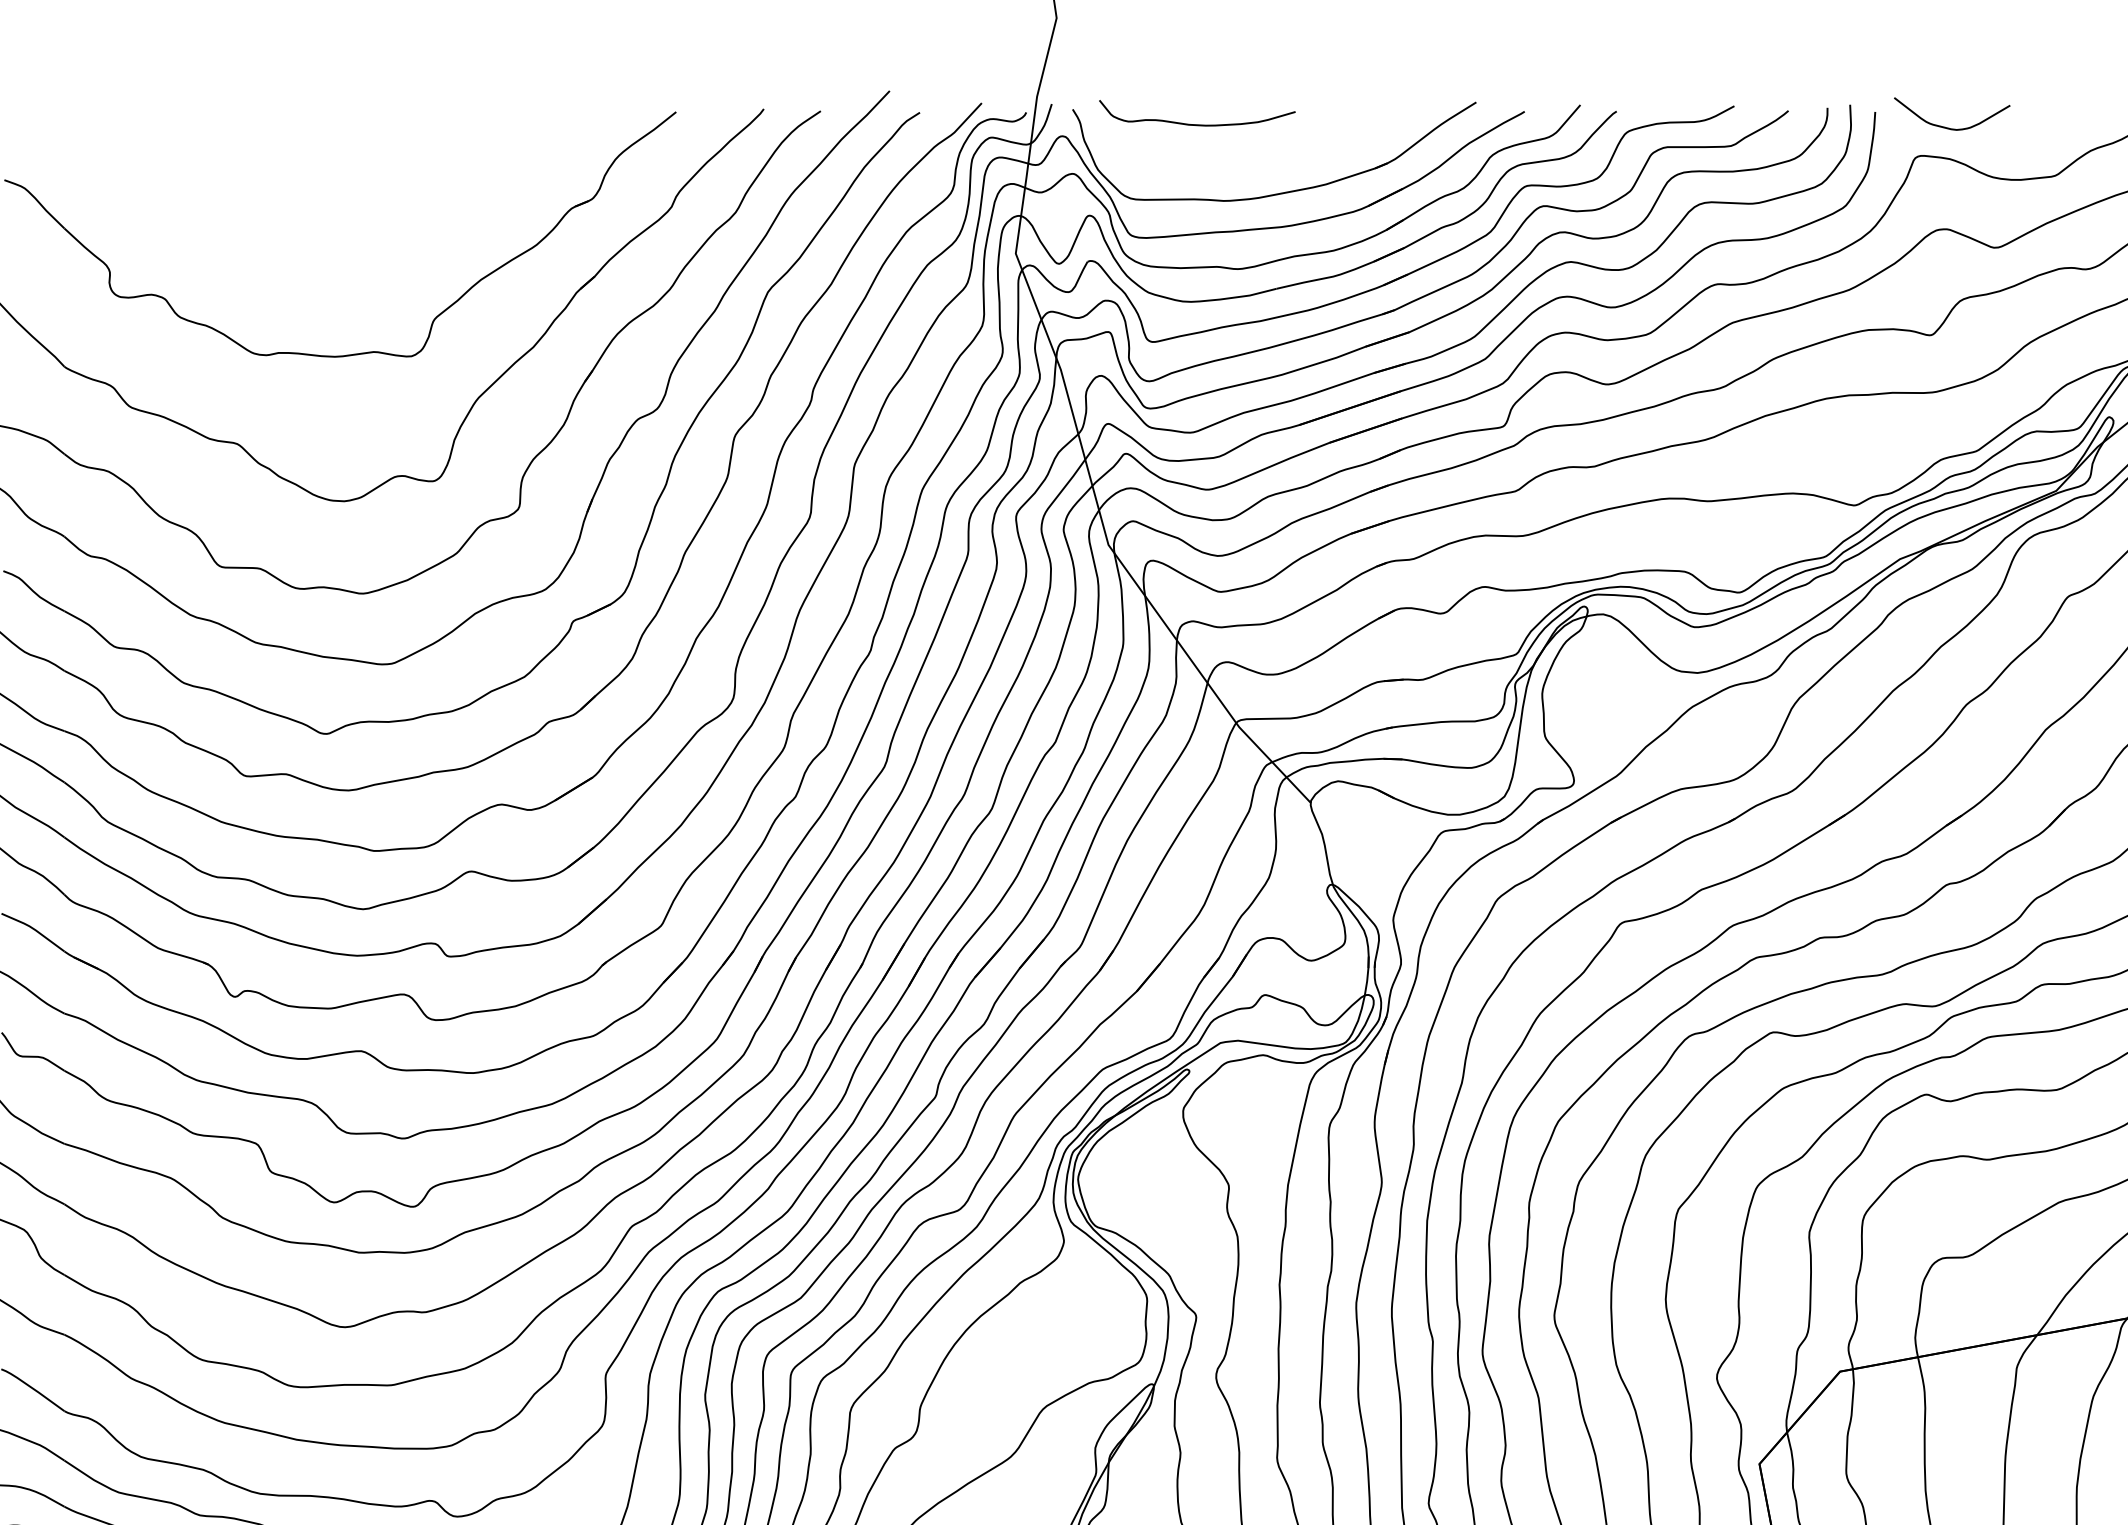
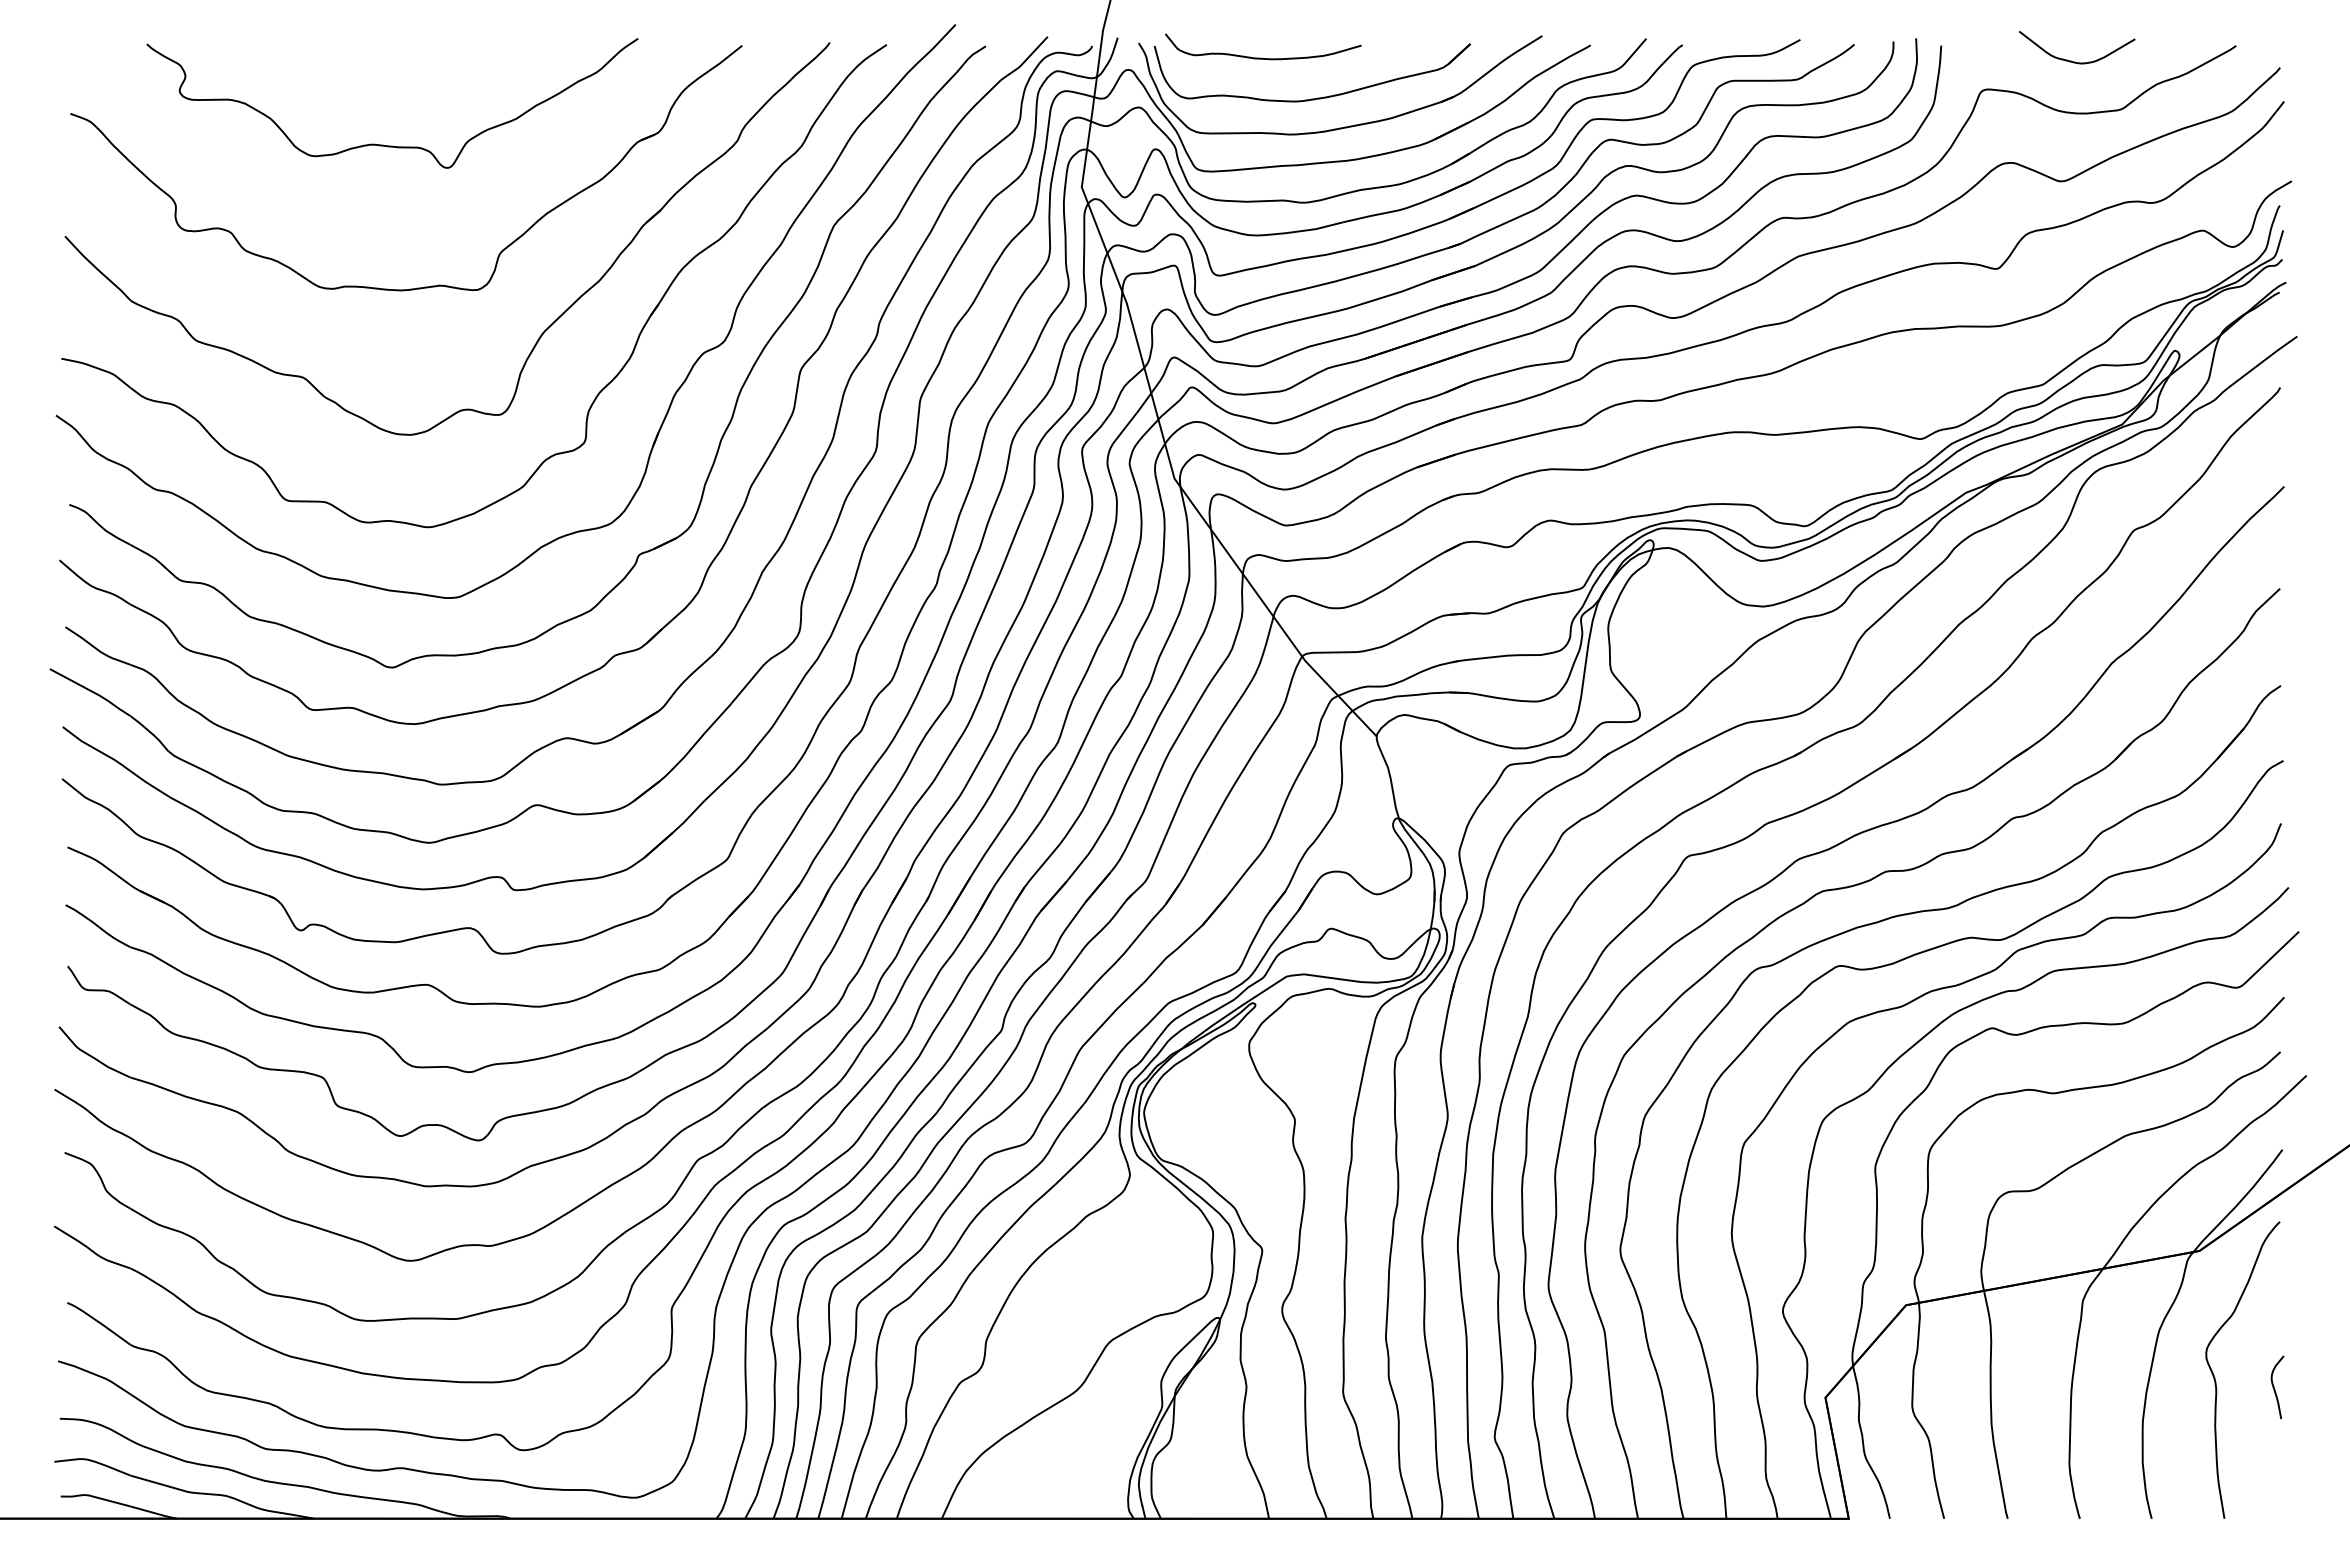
curve: (1950, 127) -> (2075, 61), moved
part: (1251, 163) -> (1317, 97), added
curve: (317, 210) -> (383, 144), added

